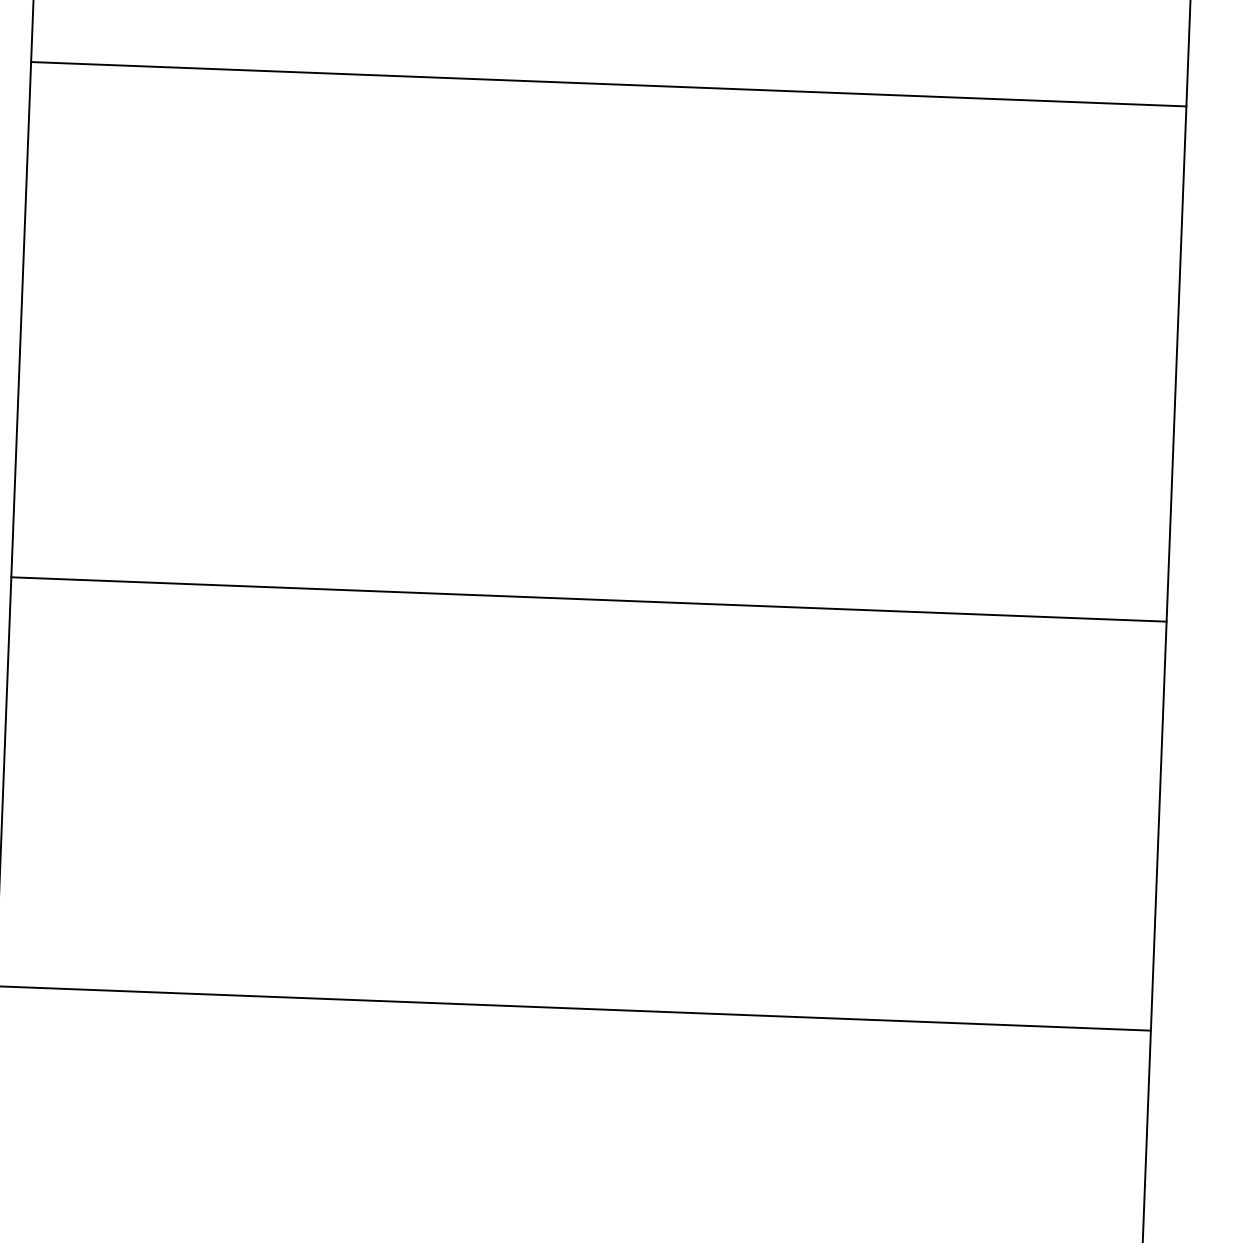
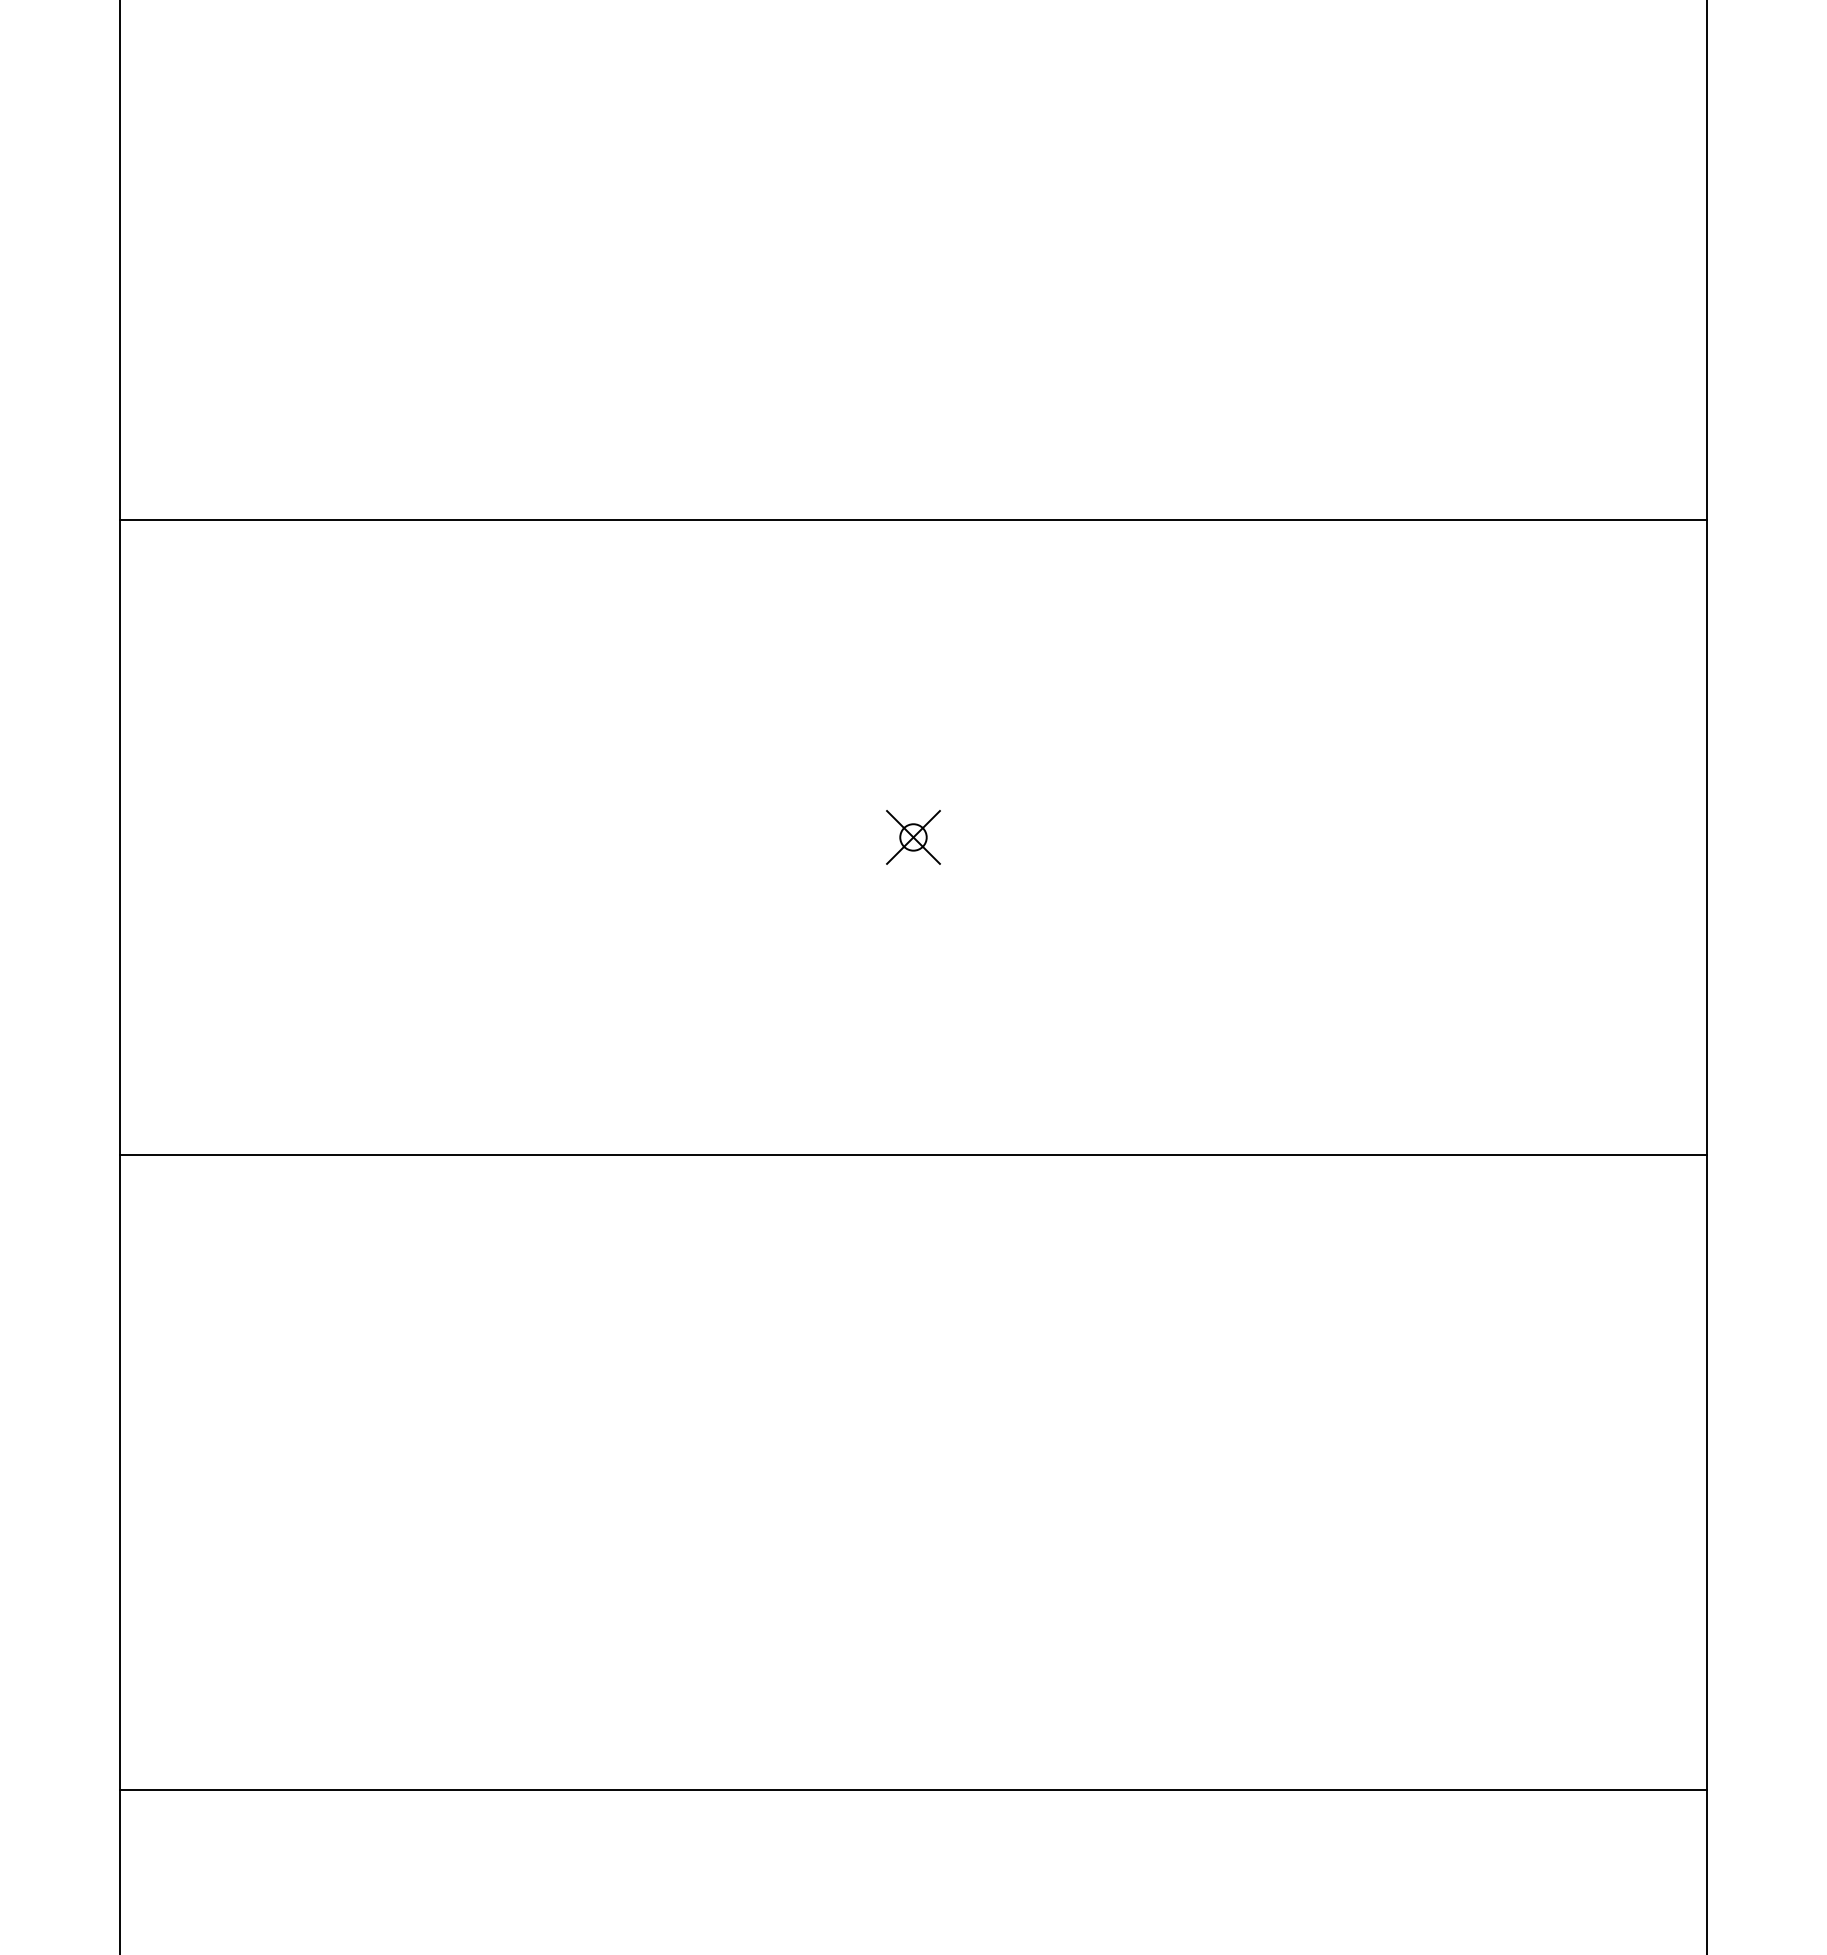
part: (599, 315) -> (913, 837), added
line: (588, 599) -> (913, 1154), moved

